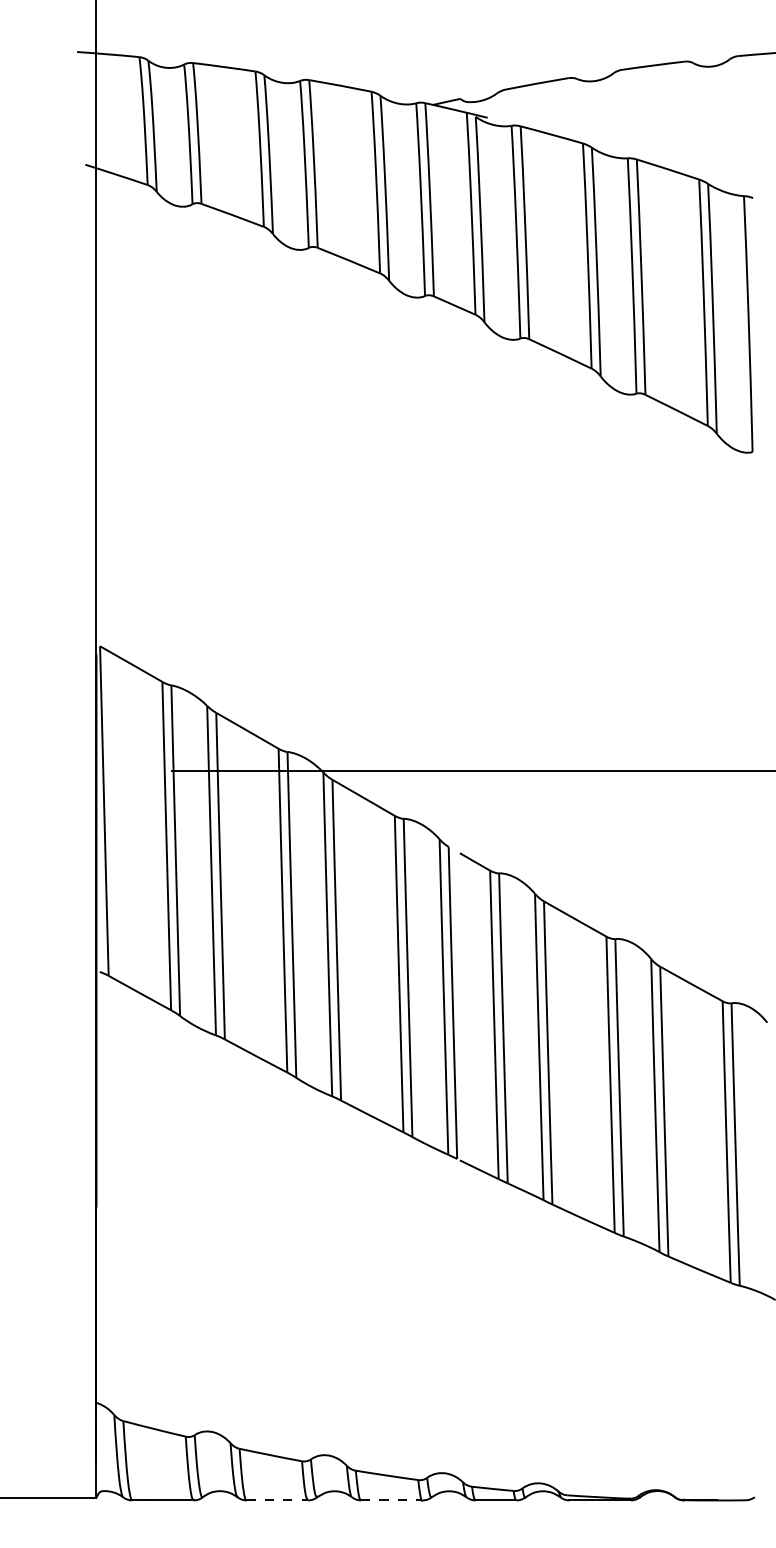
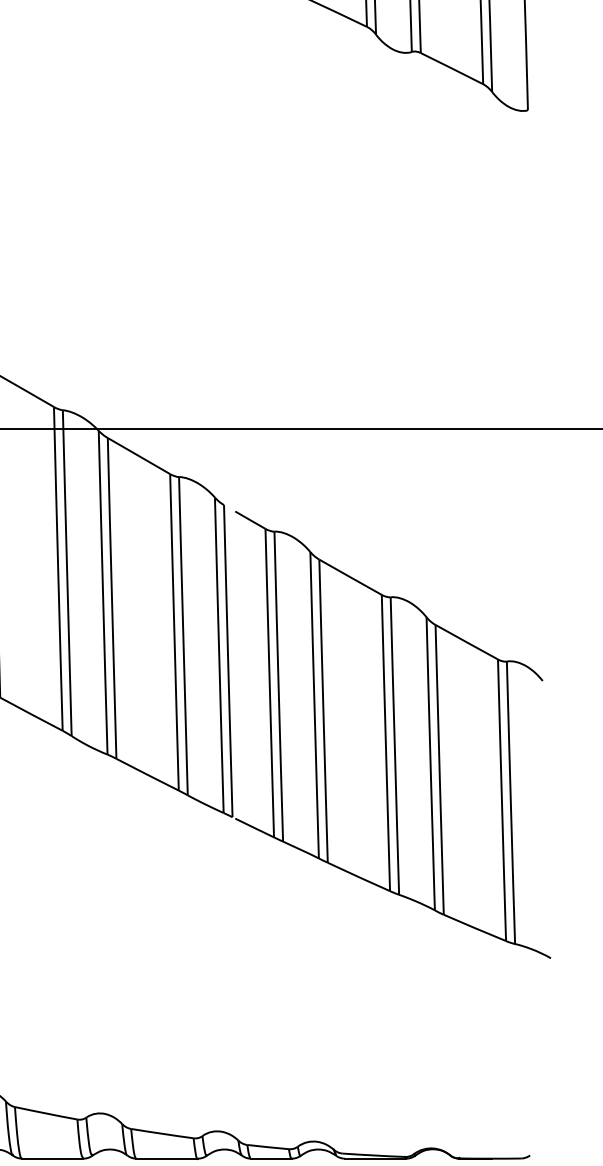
line: (277, 1500) -> (52, 1158), dashed -> solid
line: (391, 1500) -> (166, 1158), dashed -> solid

